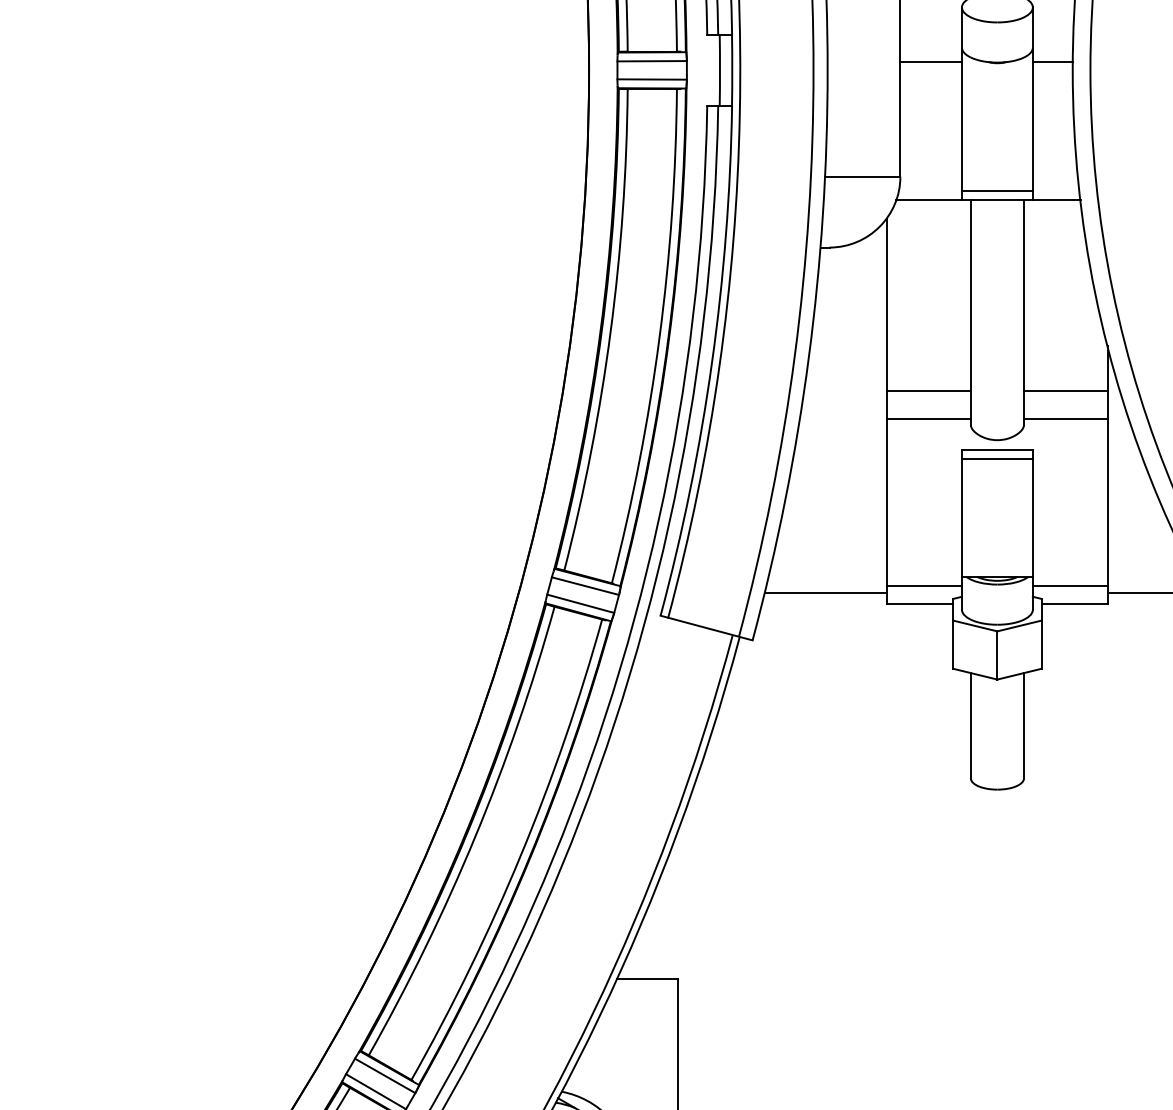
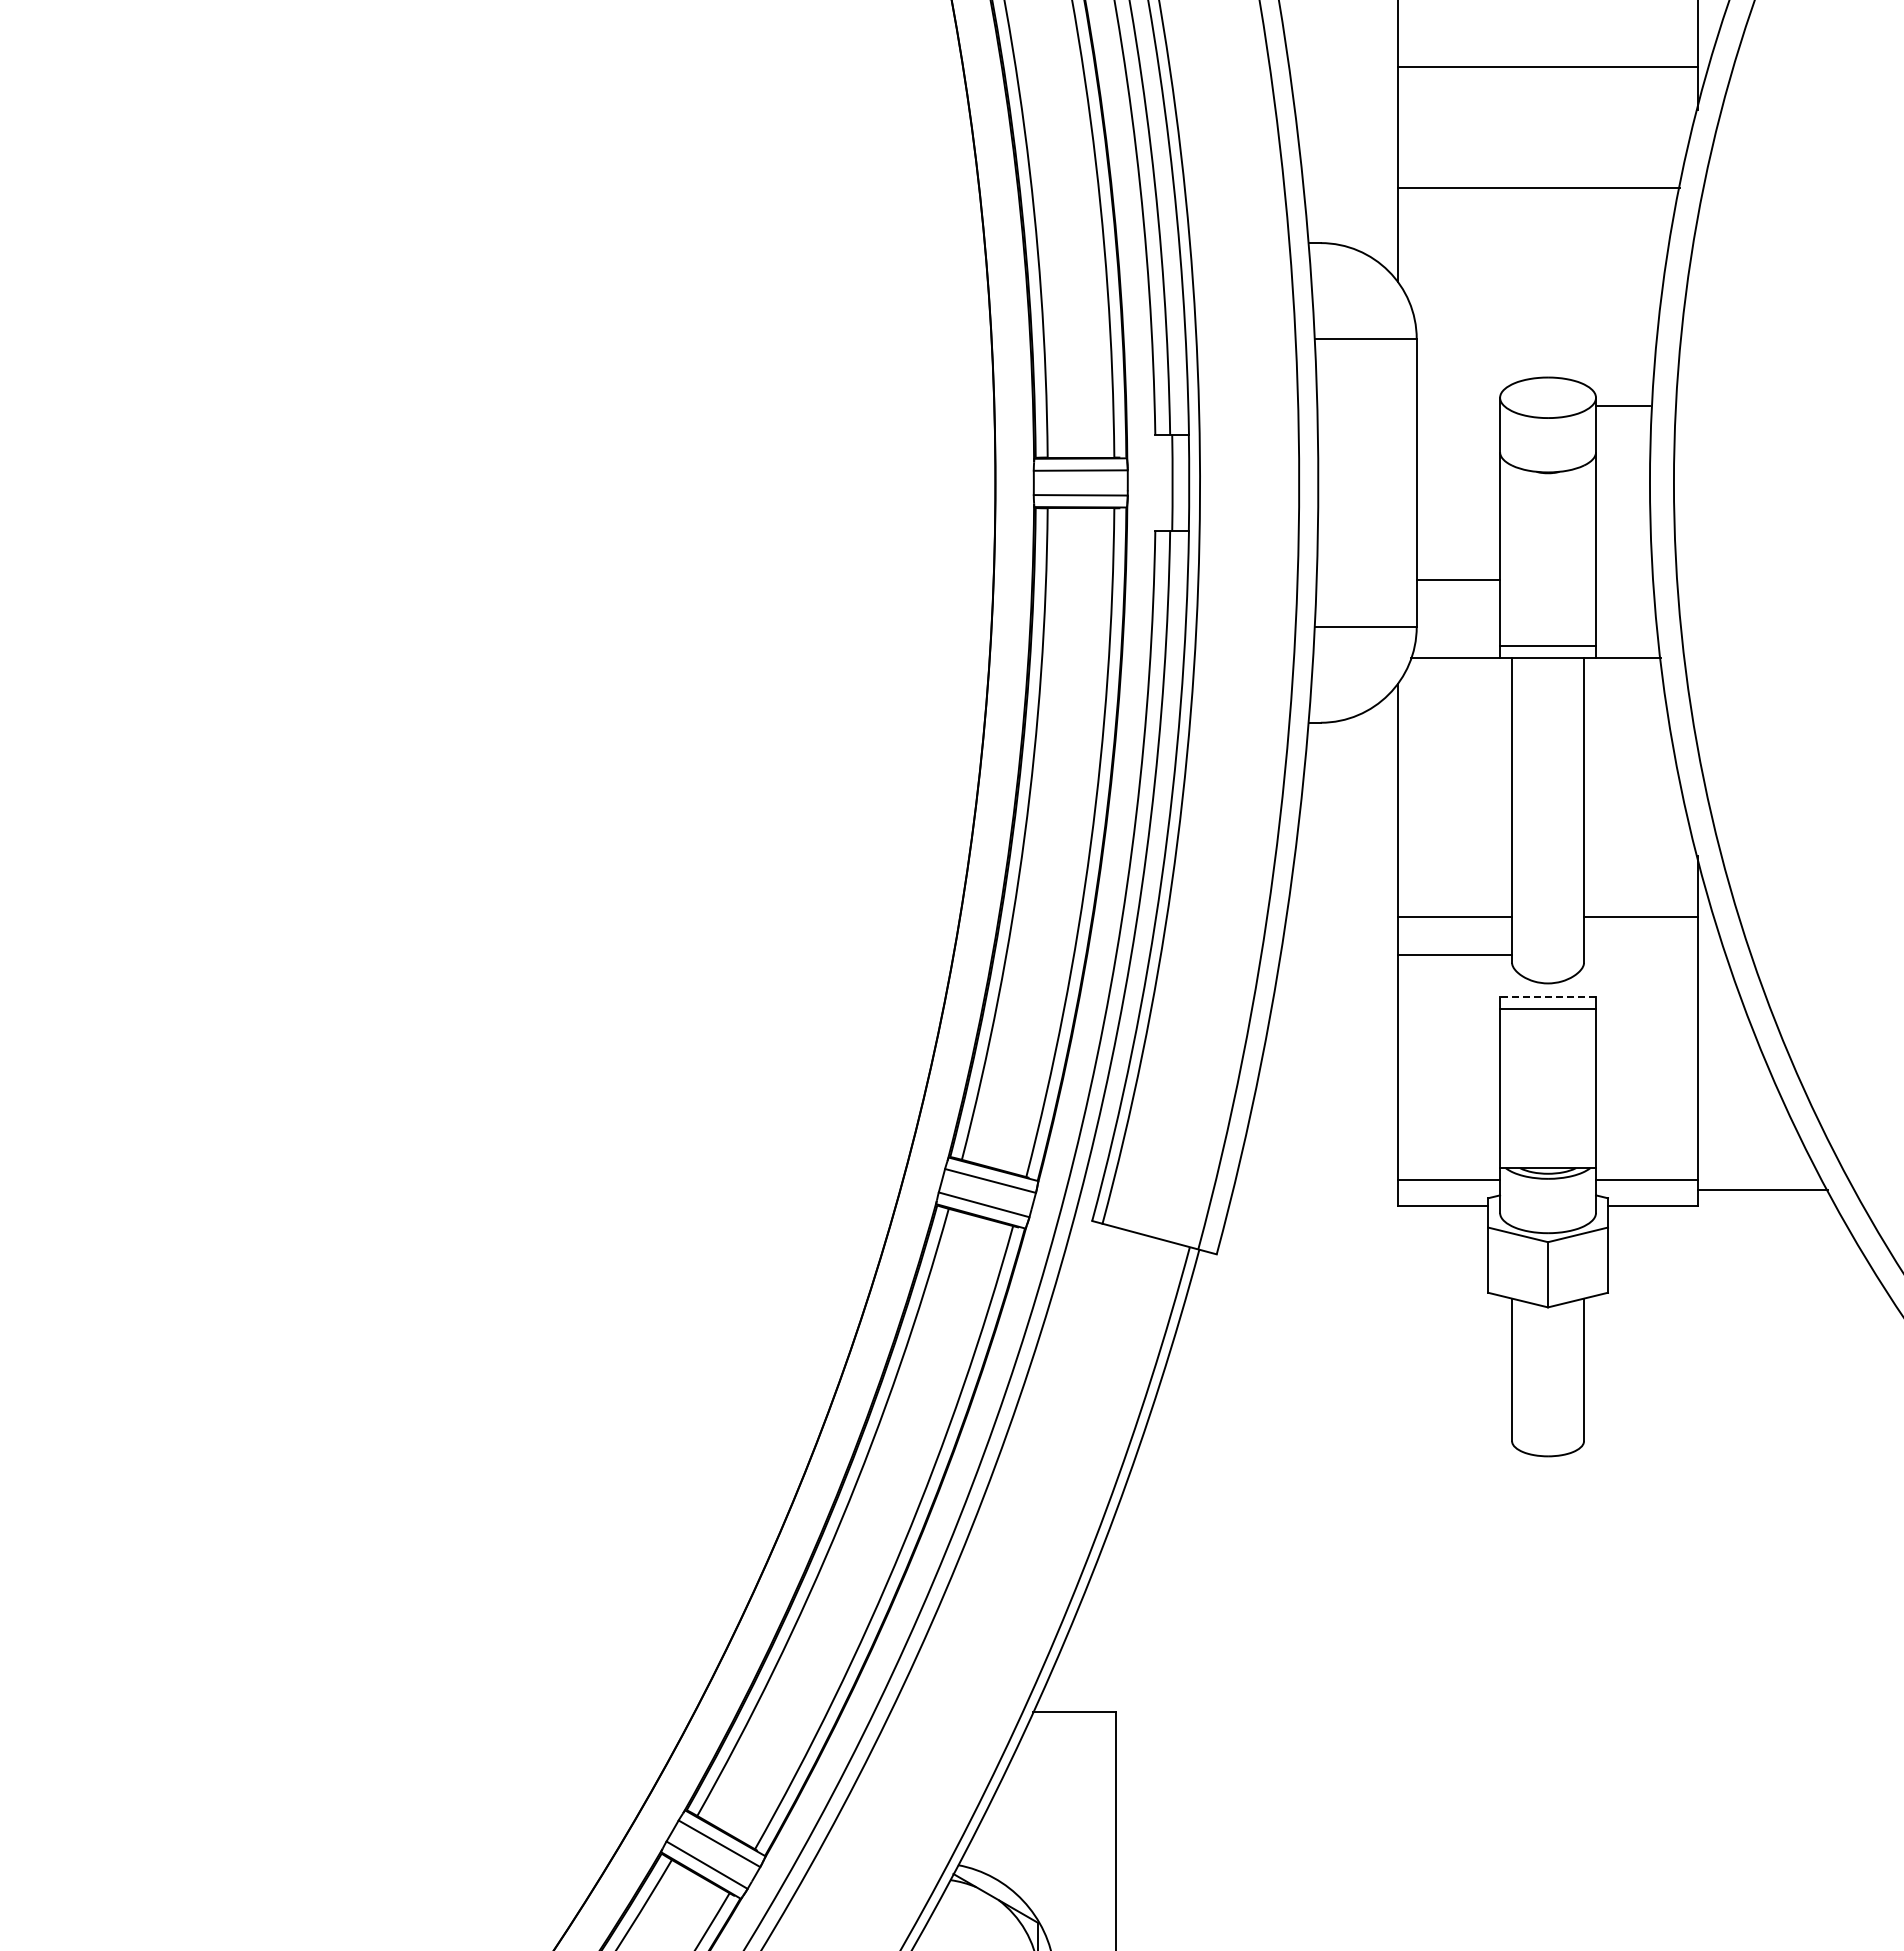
line: (931, 61) -> (1458, 580), moved
line: (1053, 61) -> (1623, 406), moved
line: (1065, 419) -> (1640, 955), removed
line: (997, 449) -> (1548, 996), solid -> dashed
line: (825, 593) -> (1315, 1190), removed

